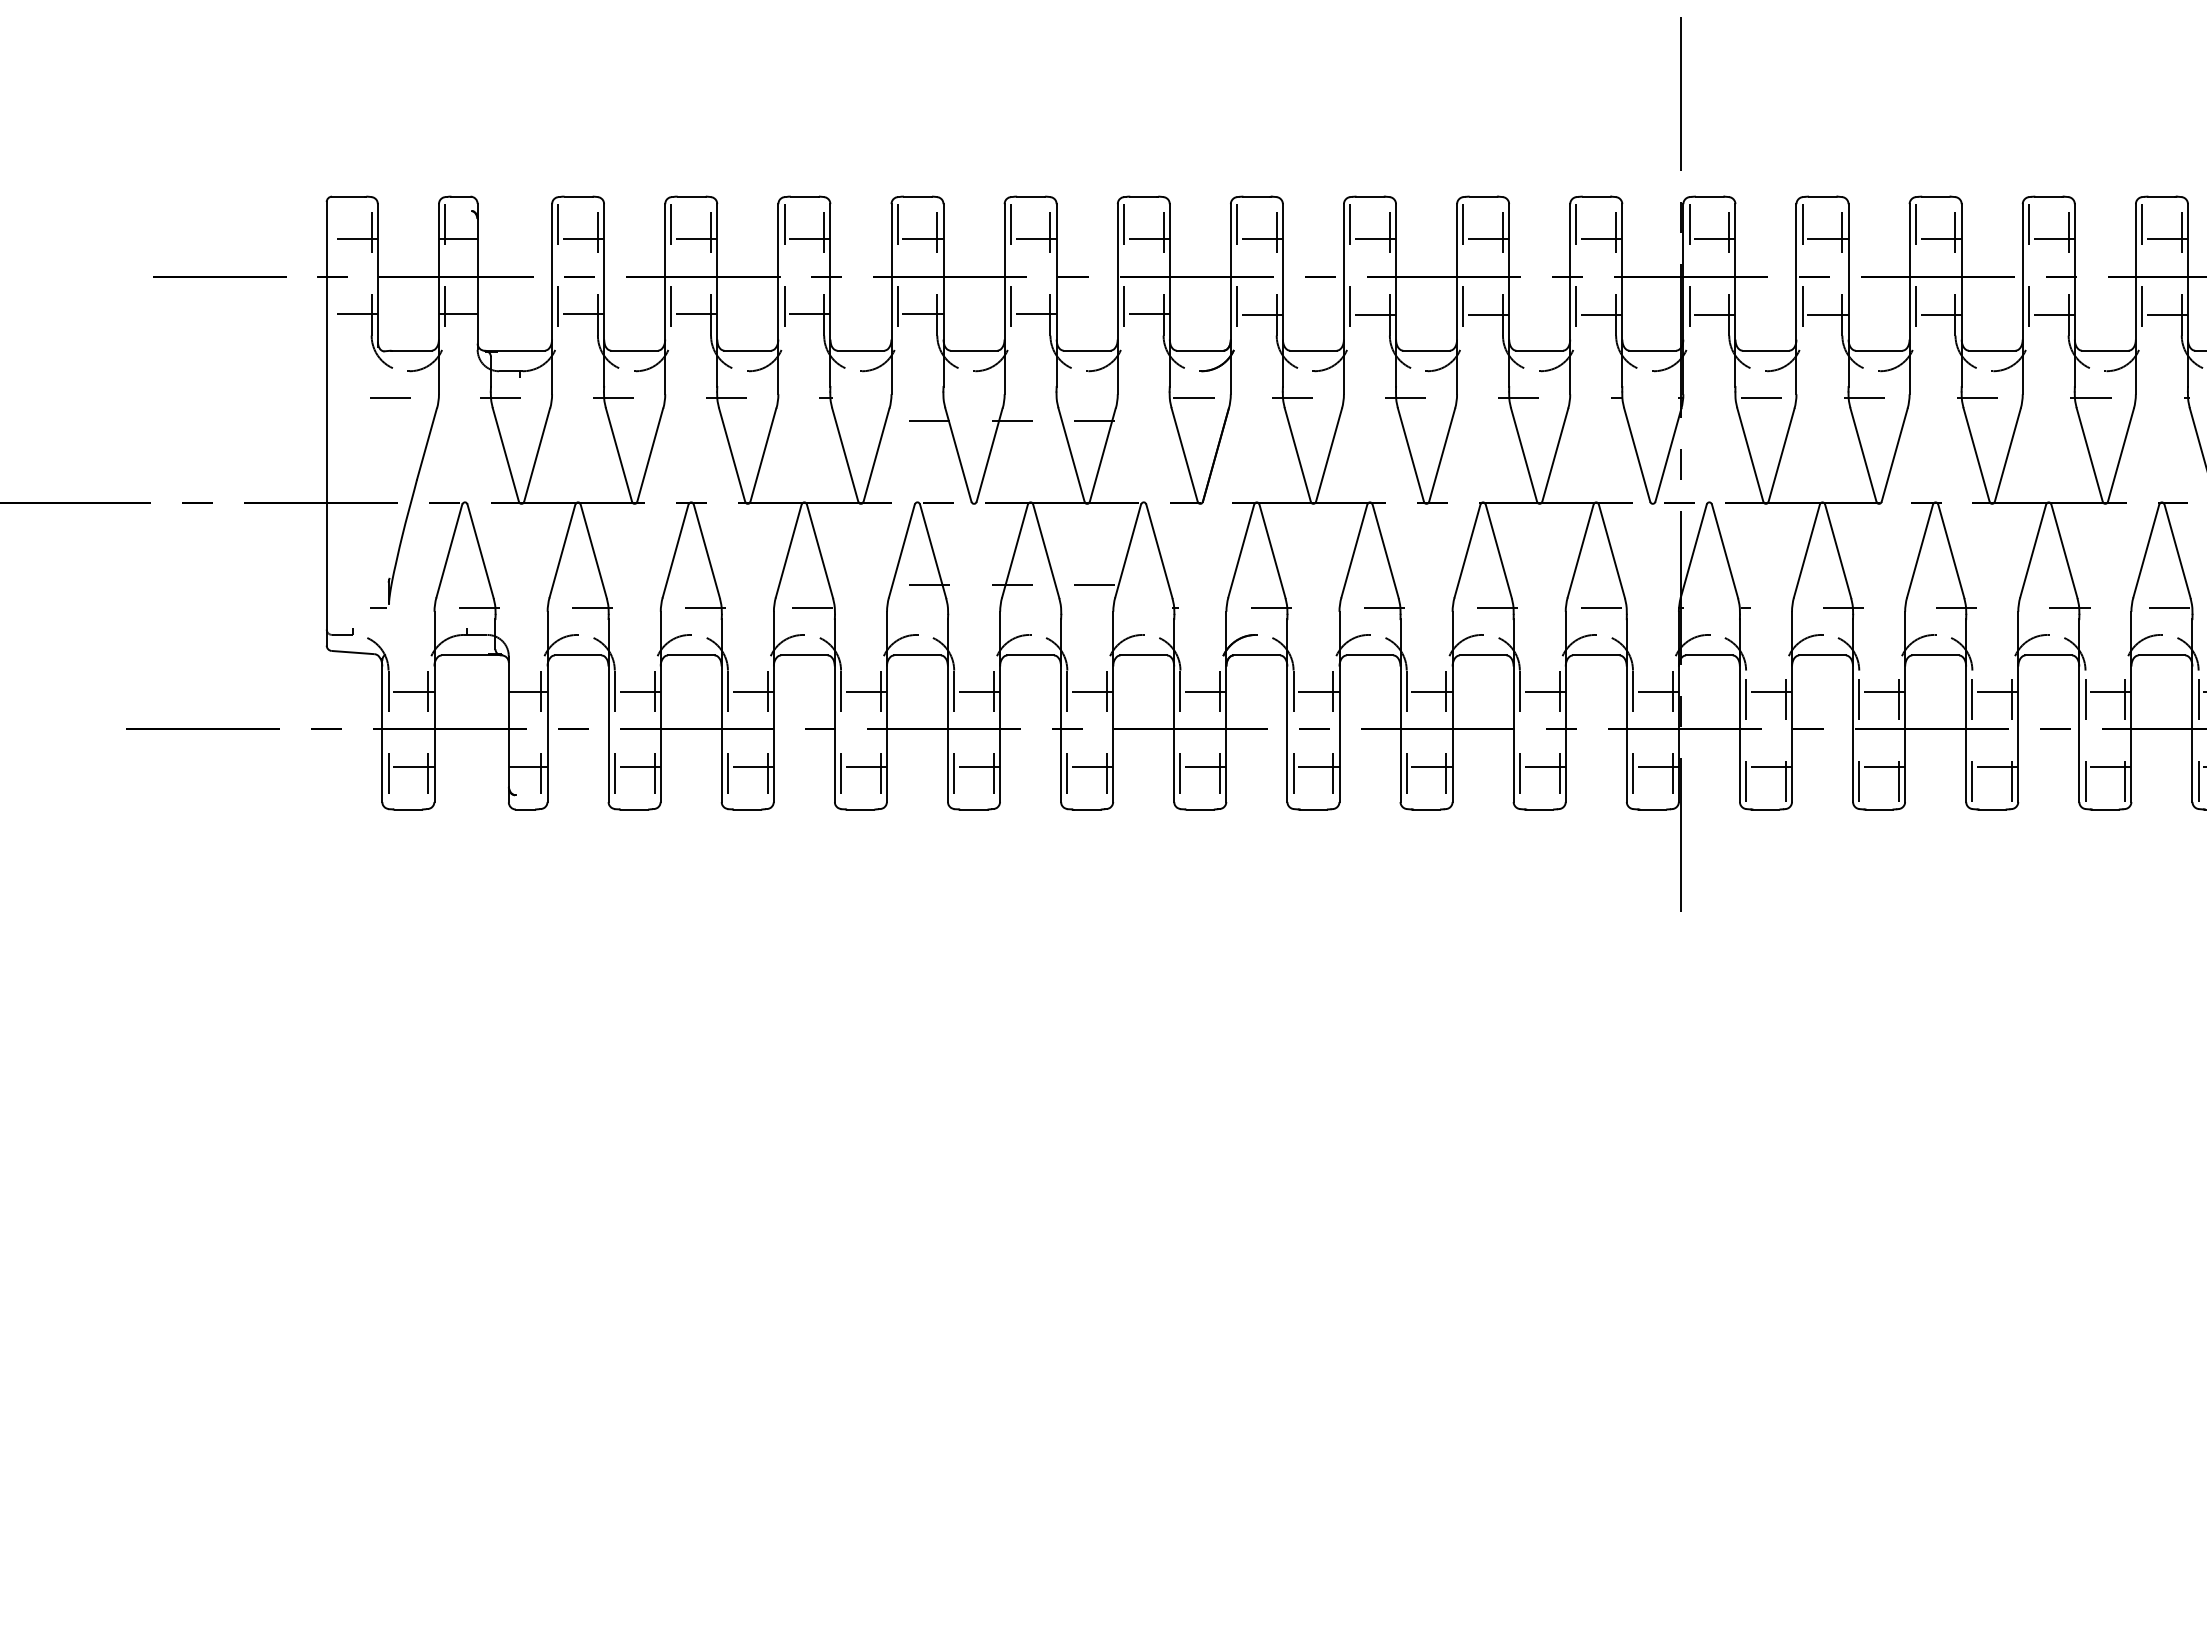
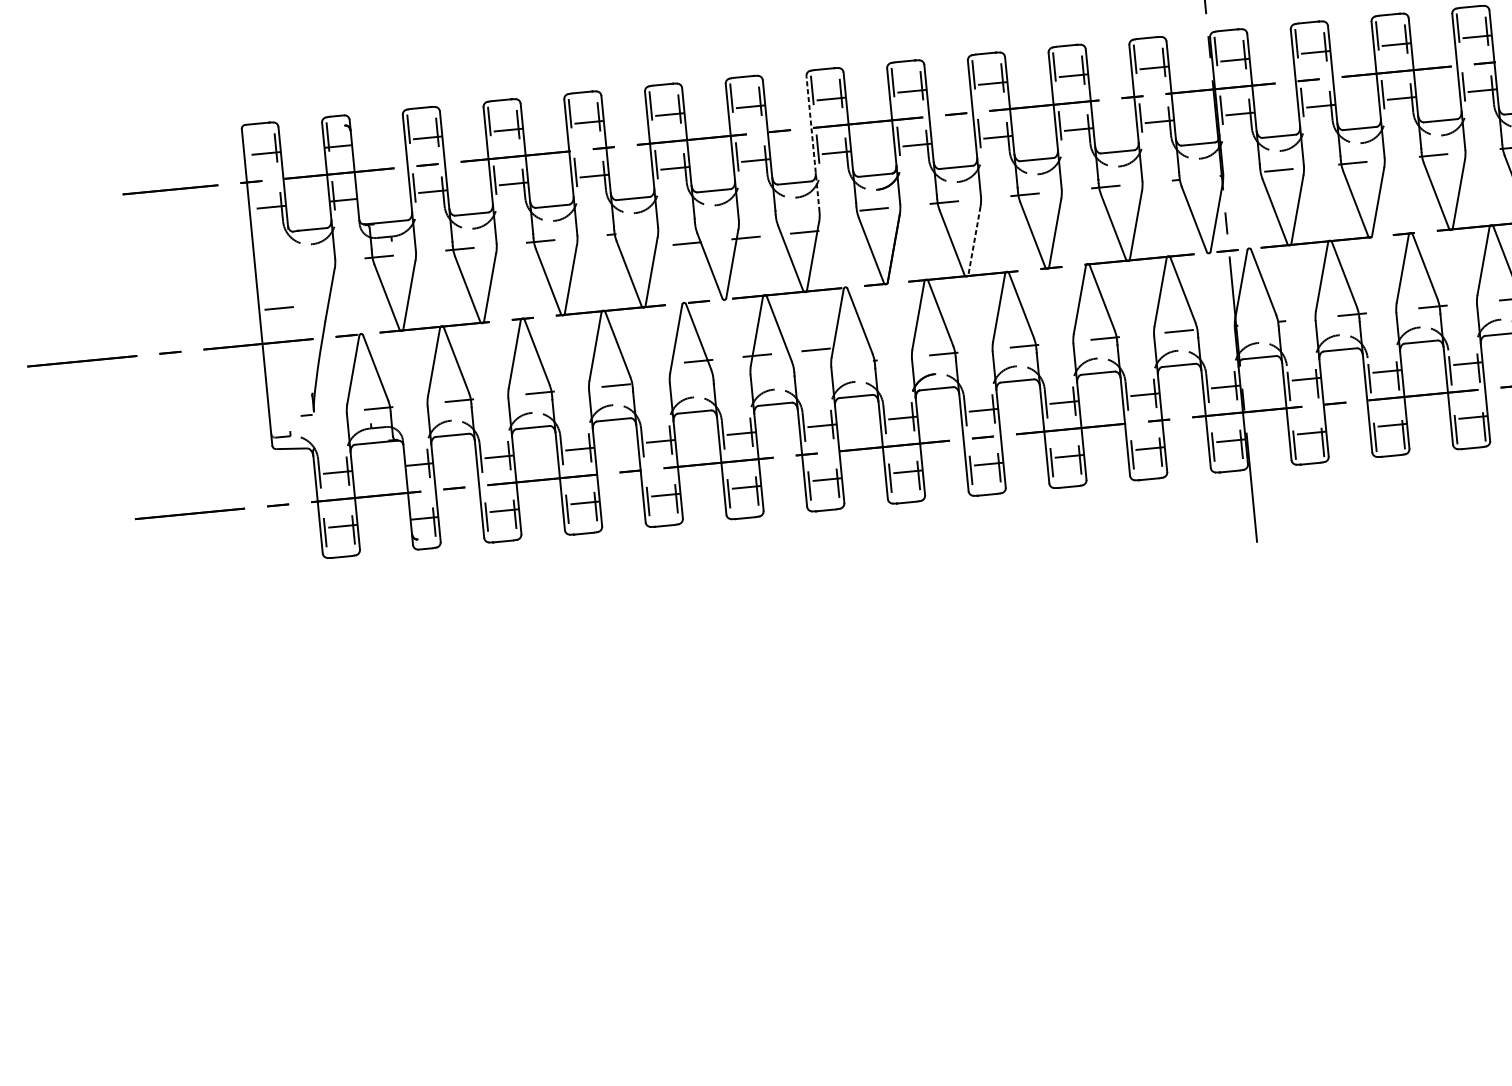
line: (1117, 298) -> (812, 143), solid -> dashed
line: (390, 397) -> (279, 308), moved
line: (1328, 455) -> (974, 241), solid -> dashed

